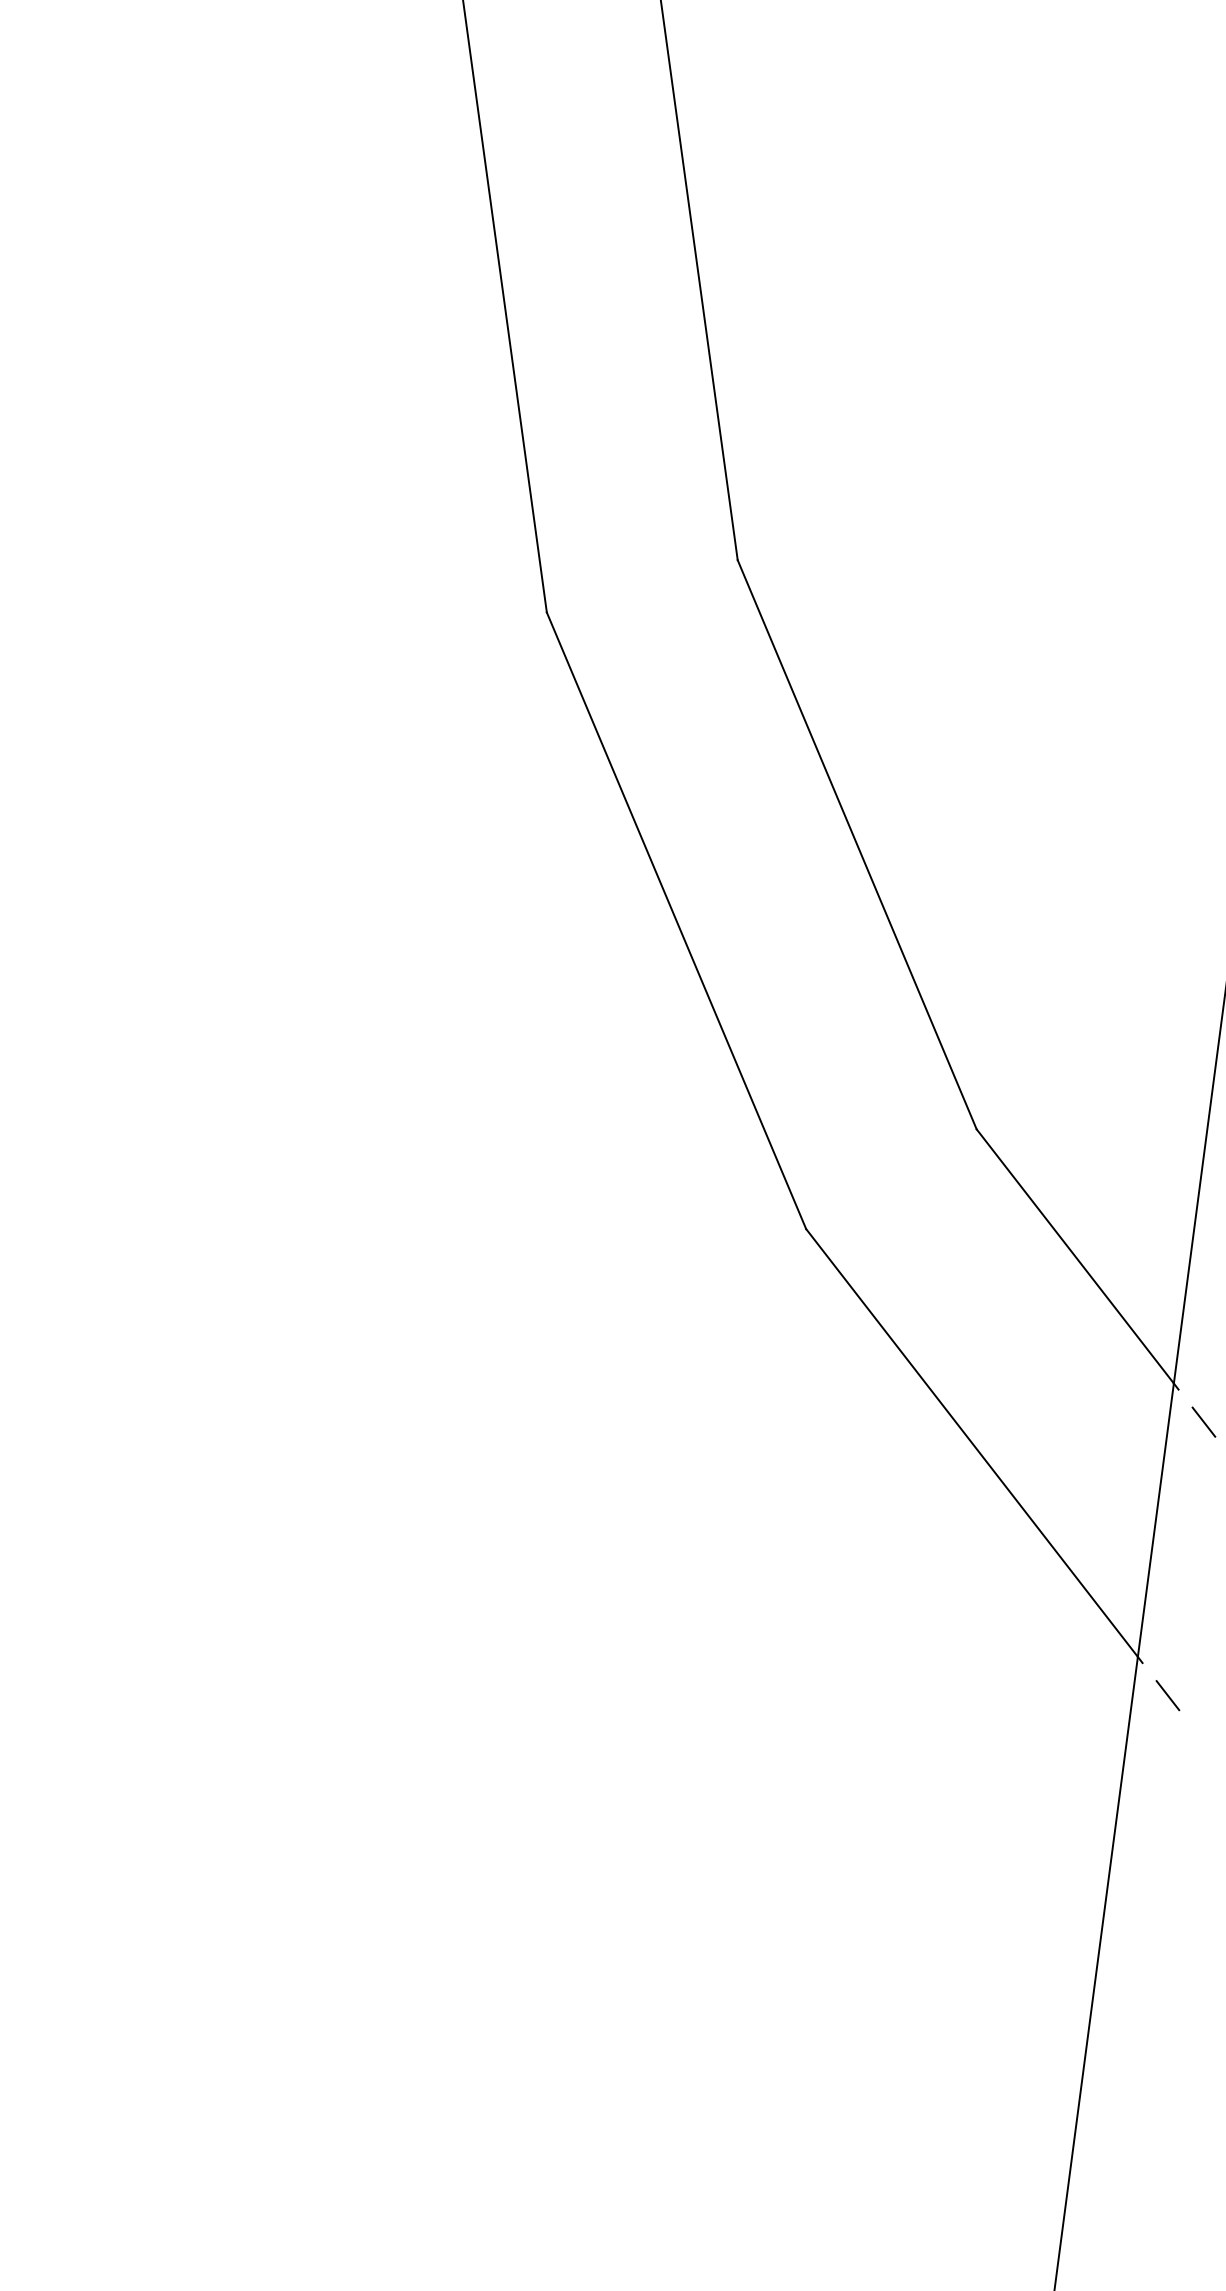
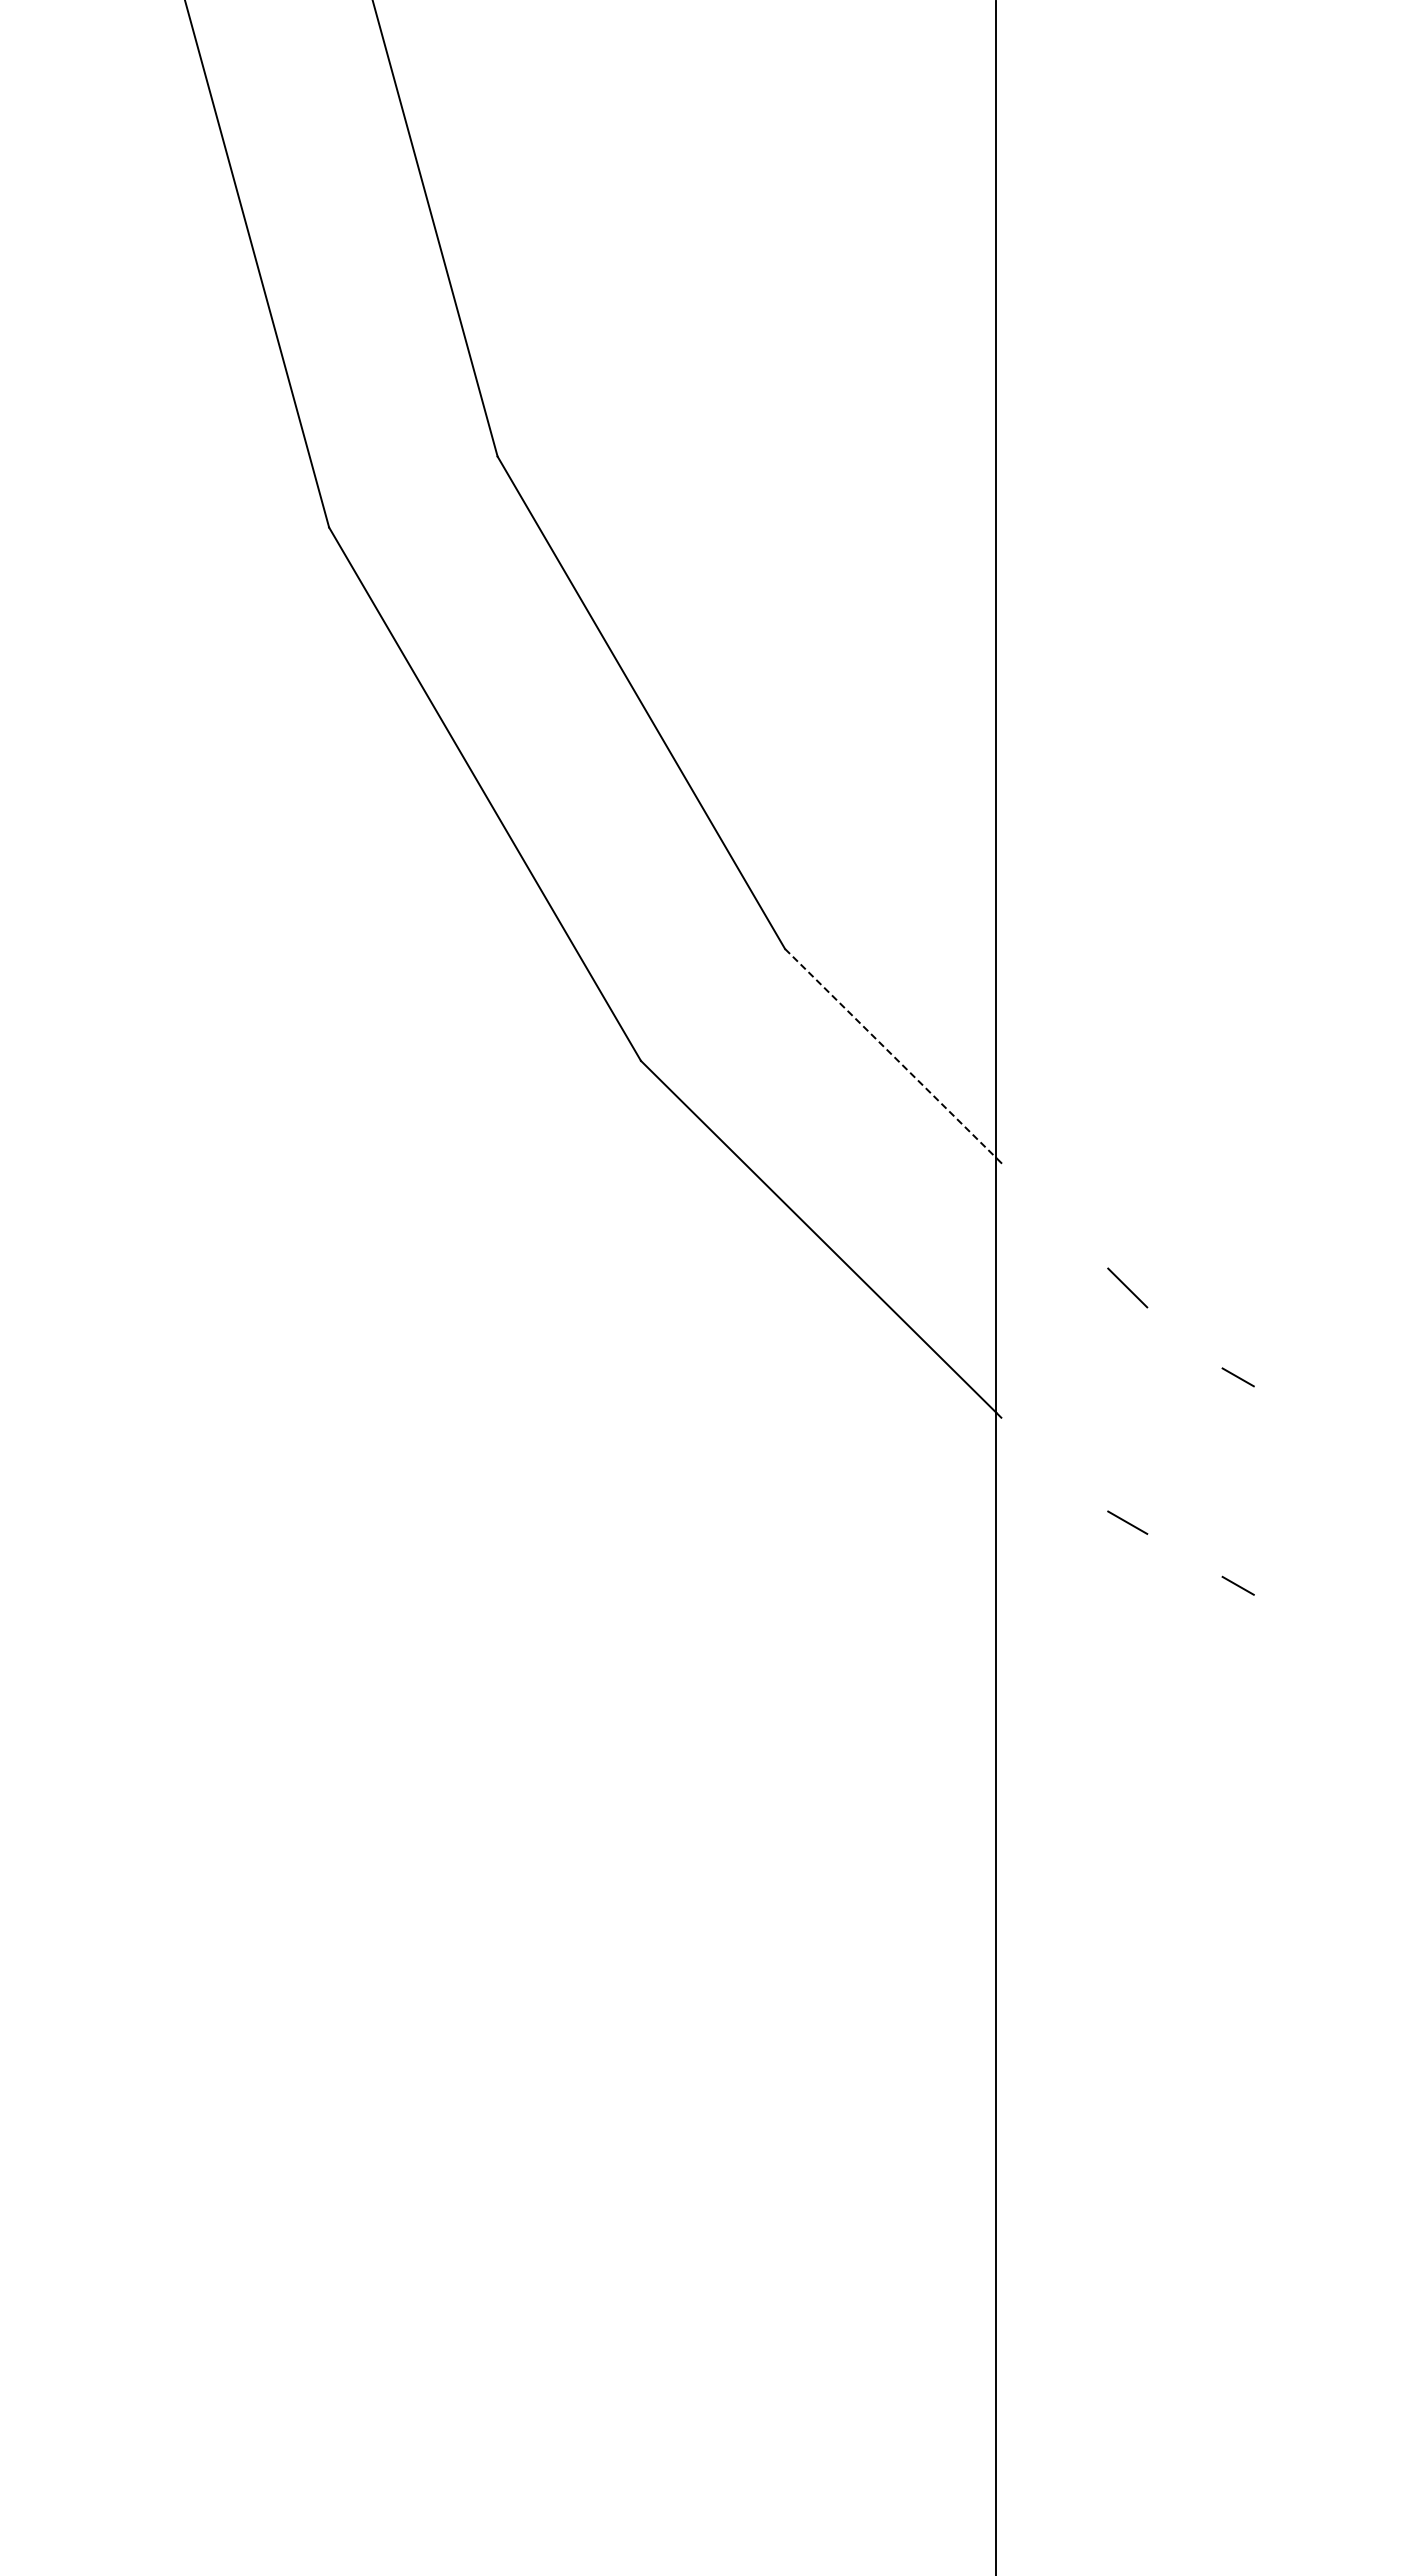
line: (1075, 1256) -> (890, 1053), solid -> dashed
line: (1203, 1421) -> (1028, 1189), removed
line: (1167, 1695) -> (1028, 1444), removed

